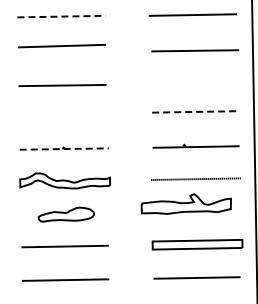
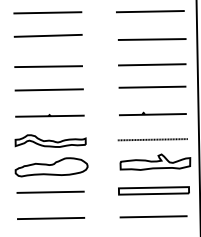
line: (62, 16) -> (48, 12), dashed -> solid
line: (195, 82) -> (152, 64), added
line: (196, 111) -> (153, 86), dashed -> solid
line: (63, 115) -> (49, 90), added
line: (64, 149) -> (50, 116), dashed -> solid
part: (185, 203) -> (154, 161), moved
part: (66, 214) -> (51, 167), size x1.67

